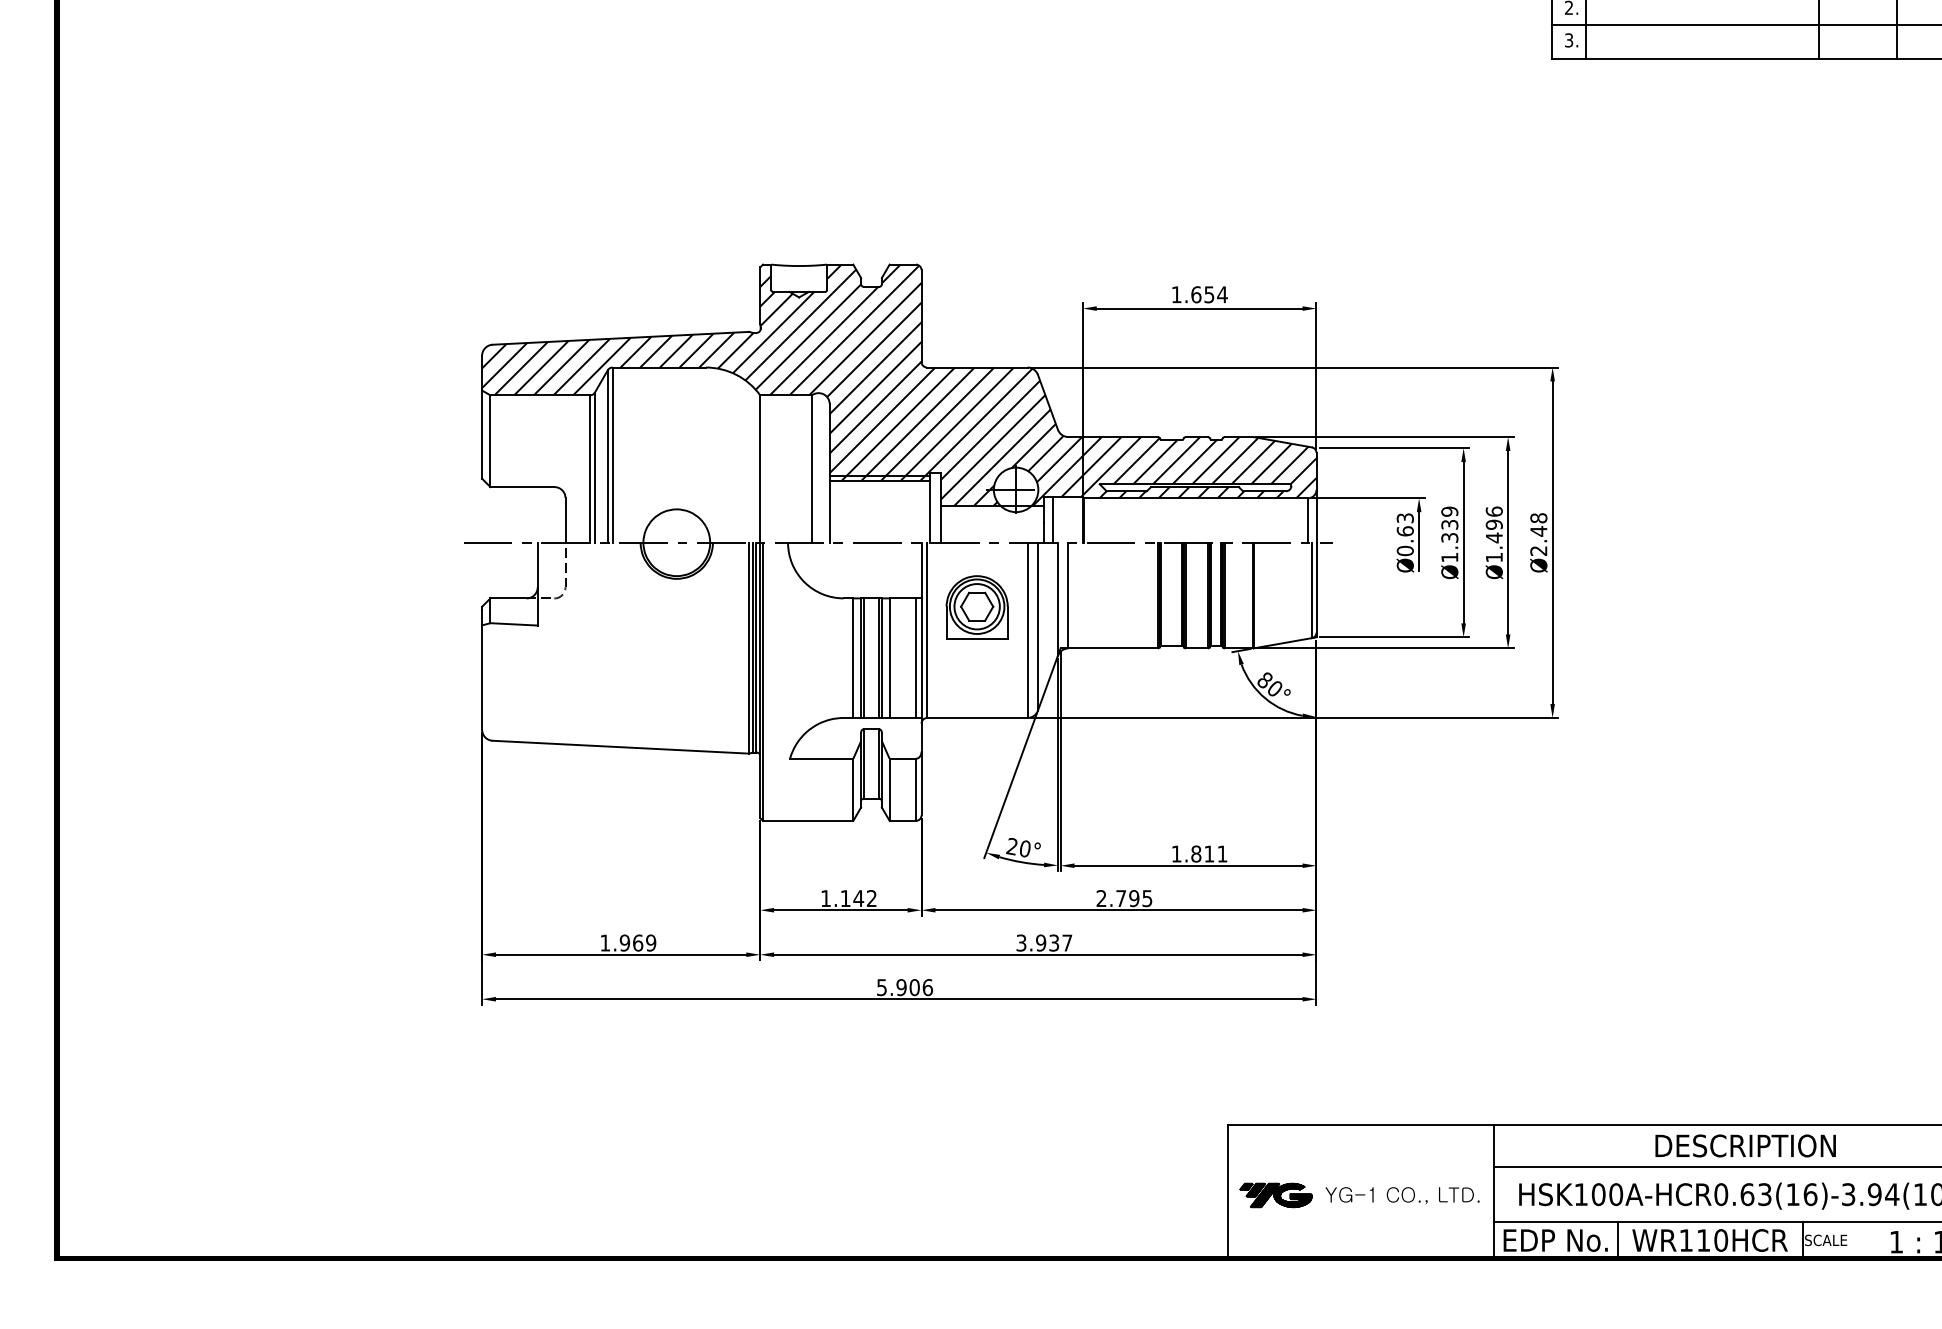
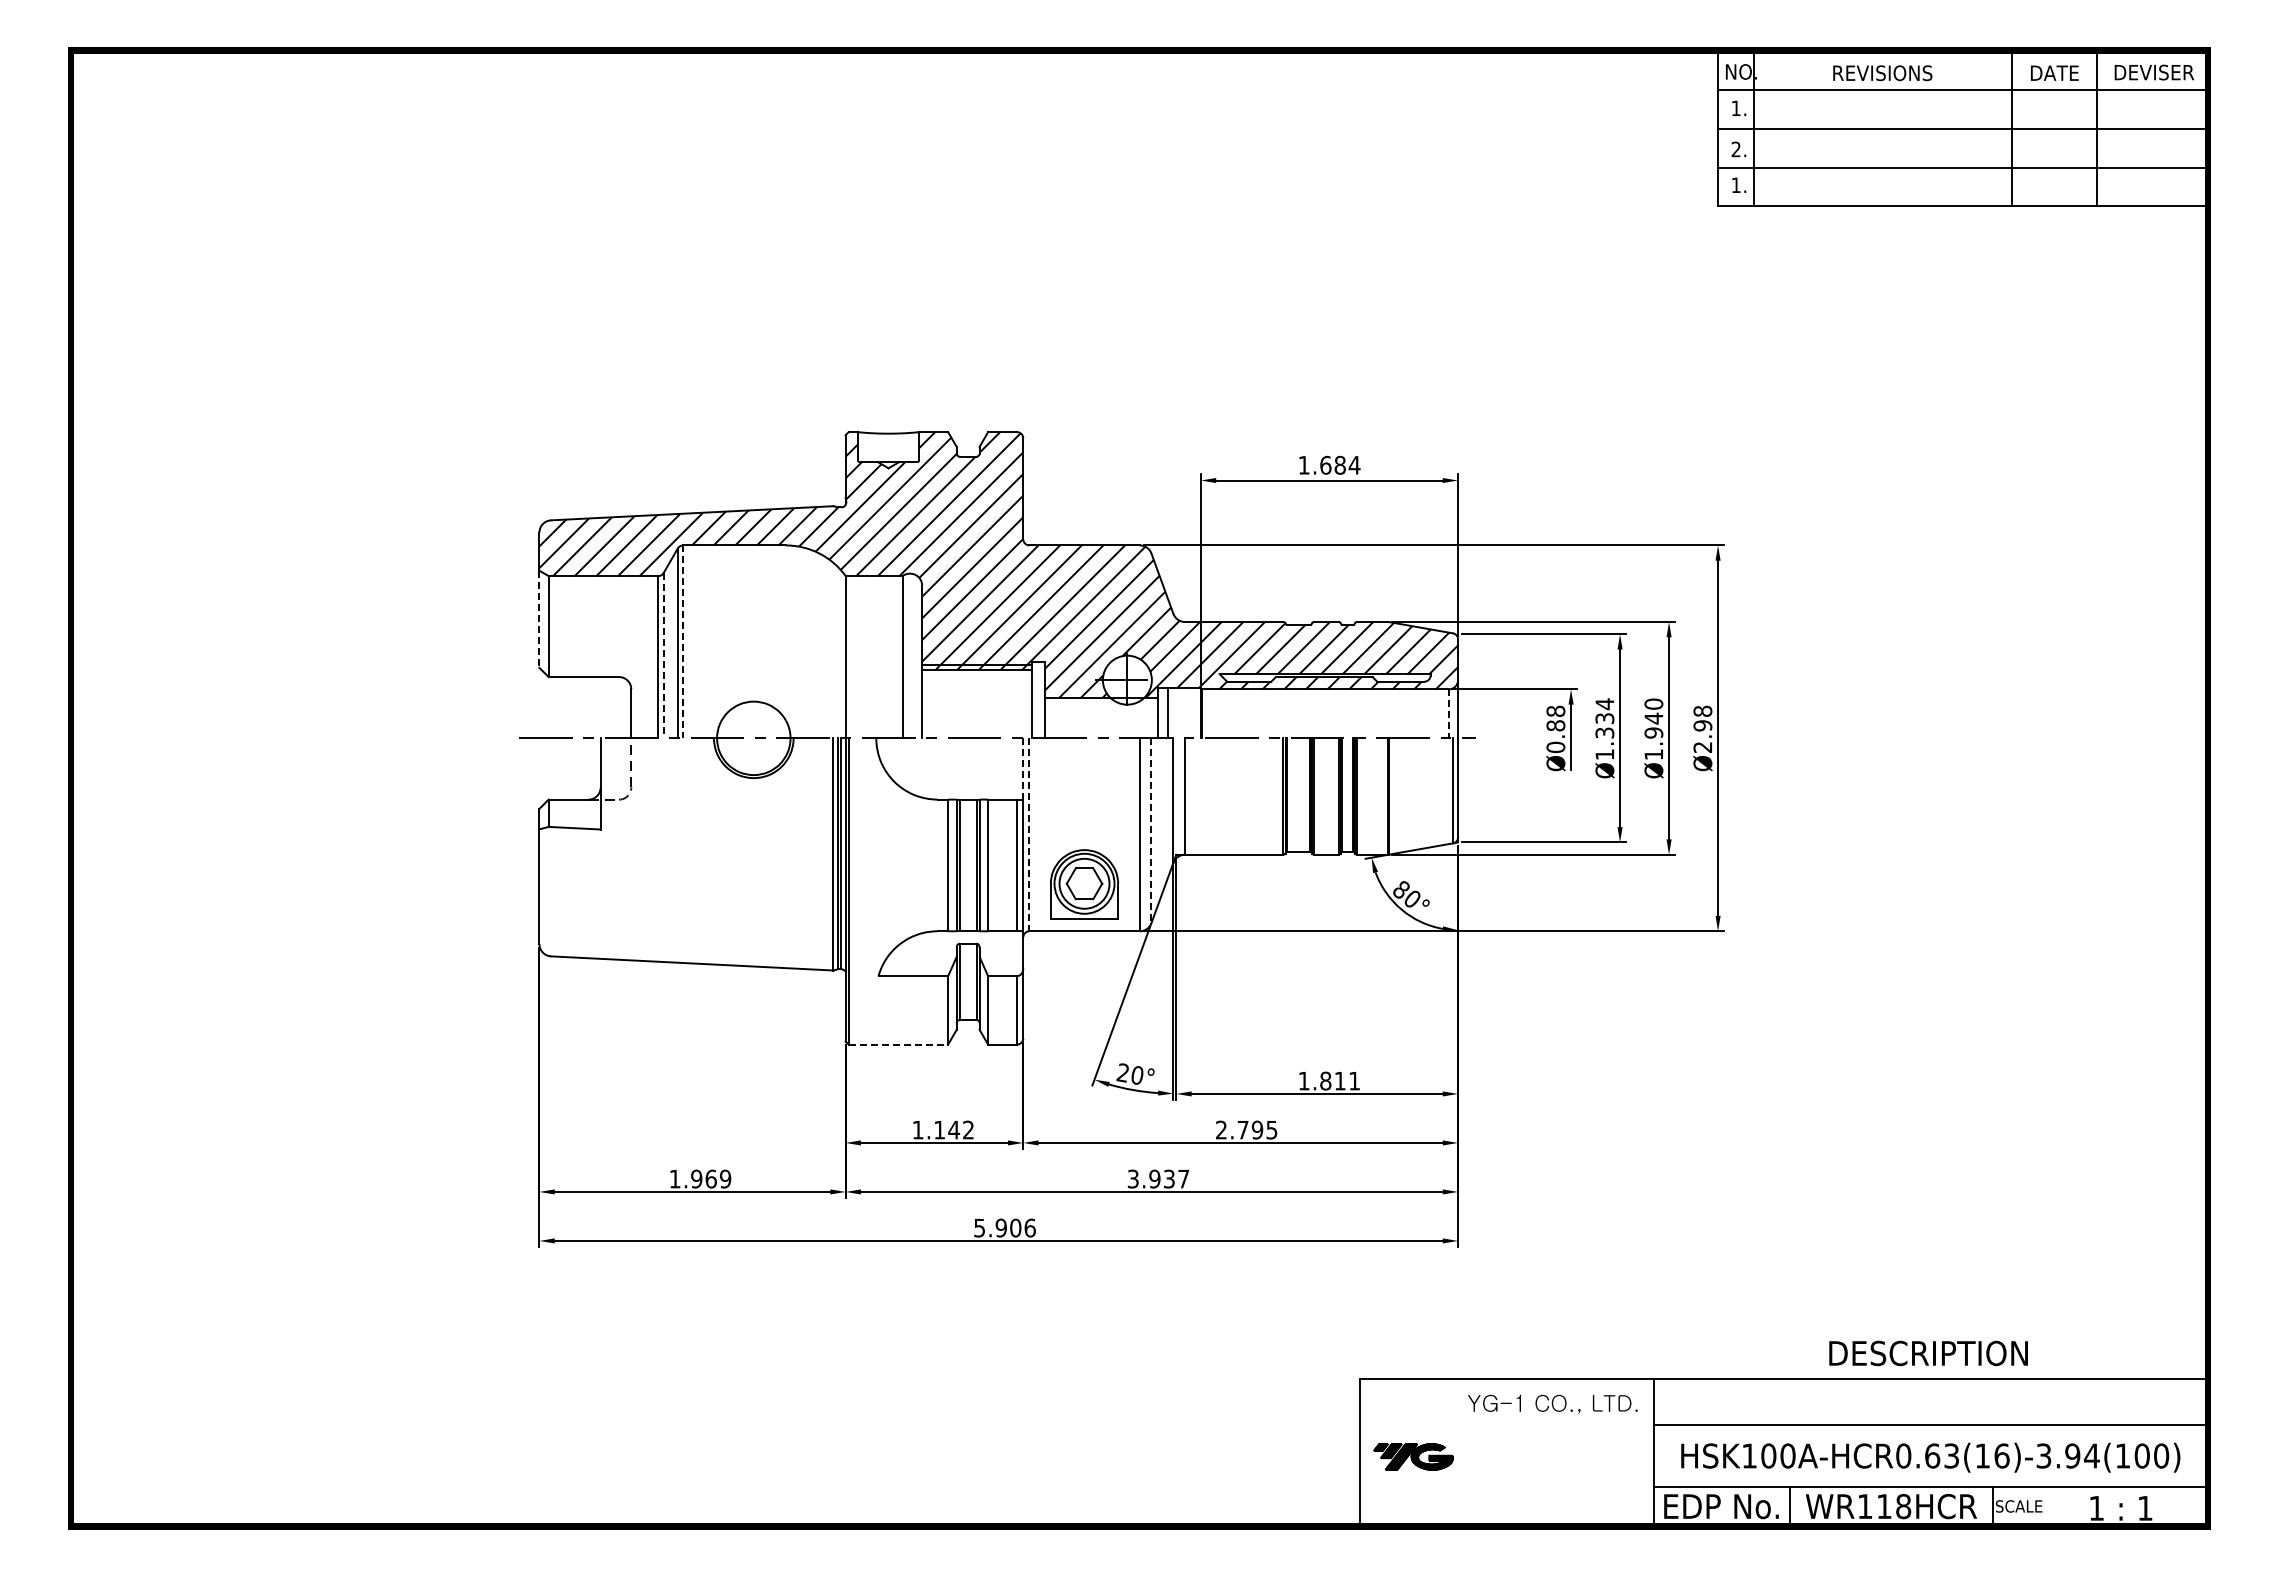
text: (1568, 40) -> (1735, 185), 3. -> 1.
text: (1208, 294) -> (1339, 464), 1.654 -> 1.684
line: (482, 434) -> (539, 619), solid -> dashed
line: (612, 455) -> (683, 642), solid -> dashed
line: (594, 467) -> (663, 655), solid -> dashed
text: (1449, 512) -> (1604, 704), Ø1.339 -> Ø1.334
line: (1307, 521) -> (1448, 714), solid -> dashed
text: (1404, 524) -> (1555, 718), Ø0.63 -> Ø0.88
text: (1493, 524) -> (1653, 718), Ø1.496 -> Ø1.940
text: (1538, 531) -> (1702, 725), Ø2.48 -> Ø2.98
line: (921, 570) -> (1023, 768), solid -> dashed
part: (977, 607) -> (1084, 884), moved
line: (1038, 627) -> (1151, 831), solid -> dashed
line: (927, 630) -> (1029, 835), solid -> dashed
line: (808, 820) -> (898, 1044), solid -> dashed
text: (1745, 1145) -> (1928, 1353), moved
text: (1402, 1195) -> (1552, 1403), moved
text: (1721, 1240) -> (1903, 1506), WR110HCR -> WR118HCR

